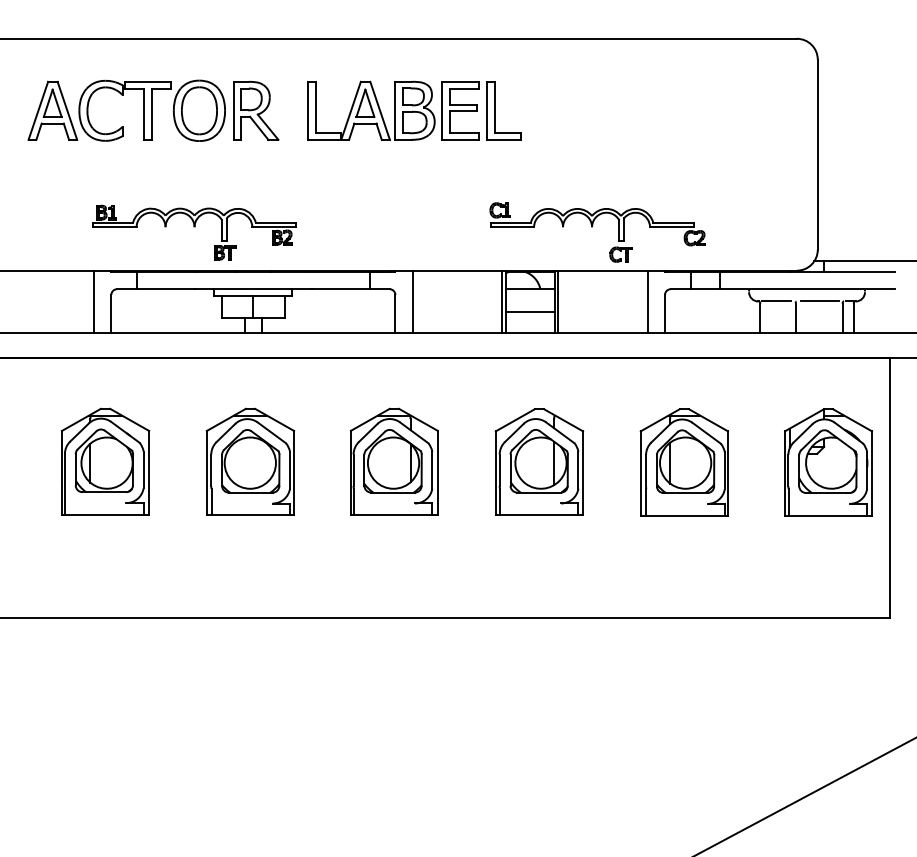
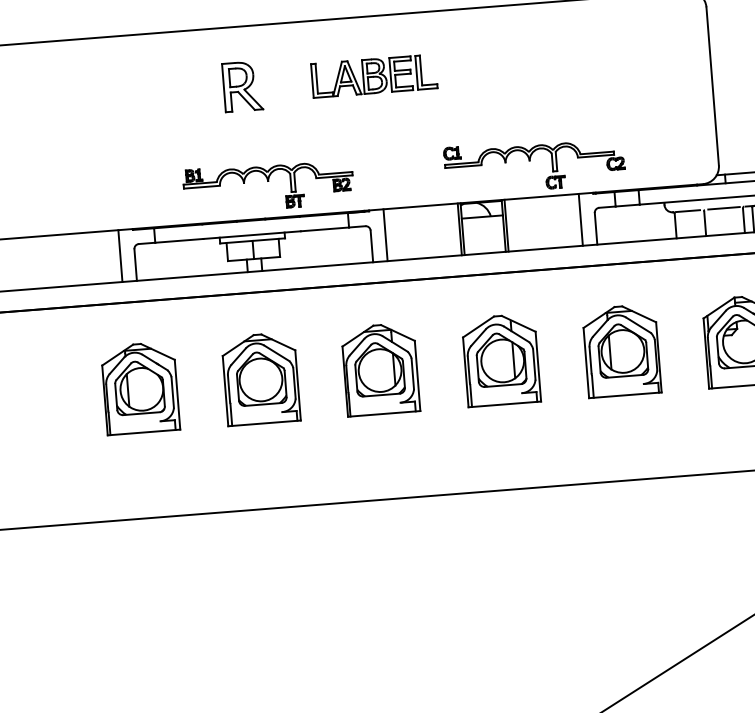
part: (123, 95) -> (131, 82), removed
part: (414, 110) -> (374, 75), size x0.7
part: (194, 232) -> (268, 186), moved
line: (529, 312) -> (483, 236), removed

